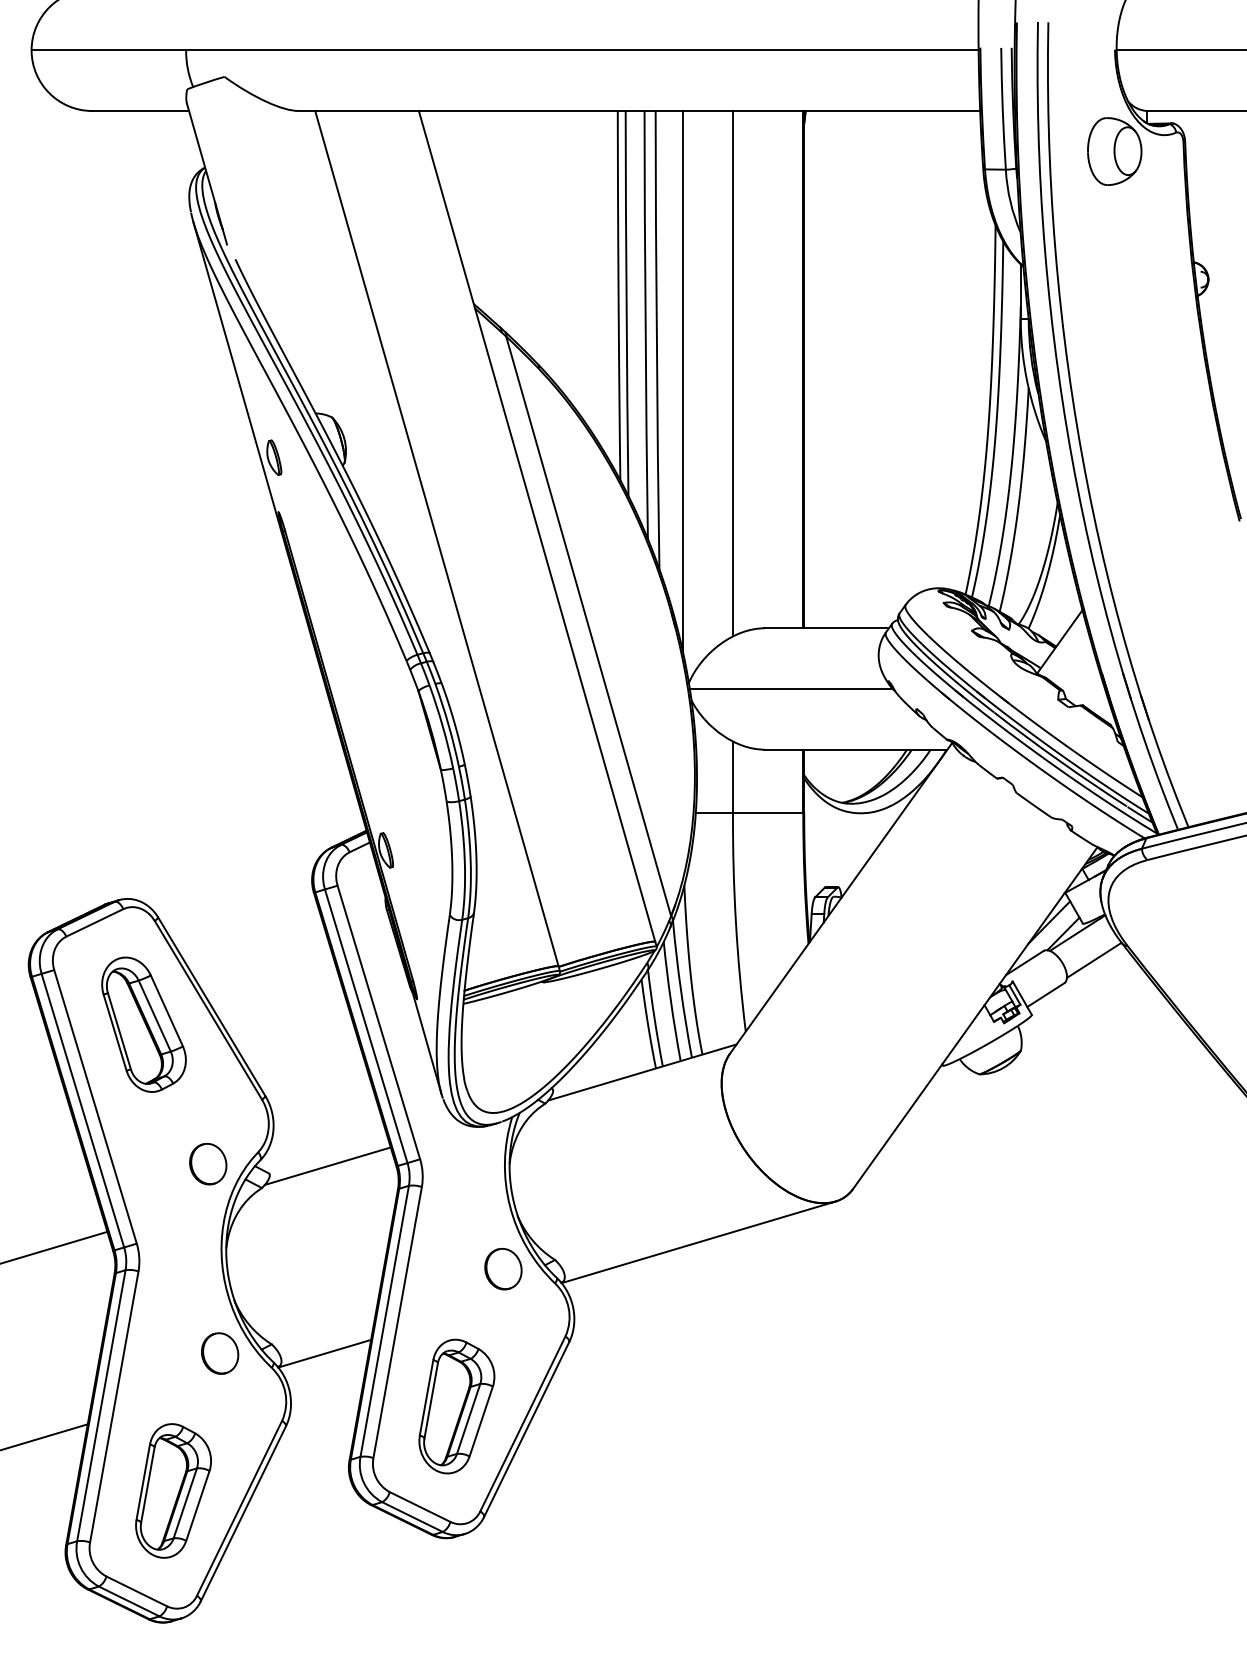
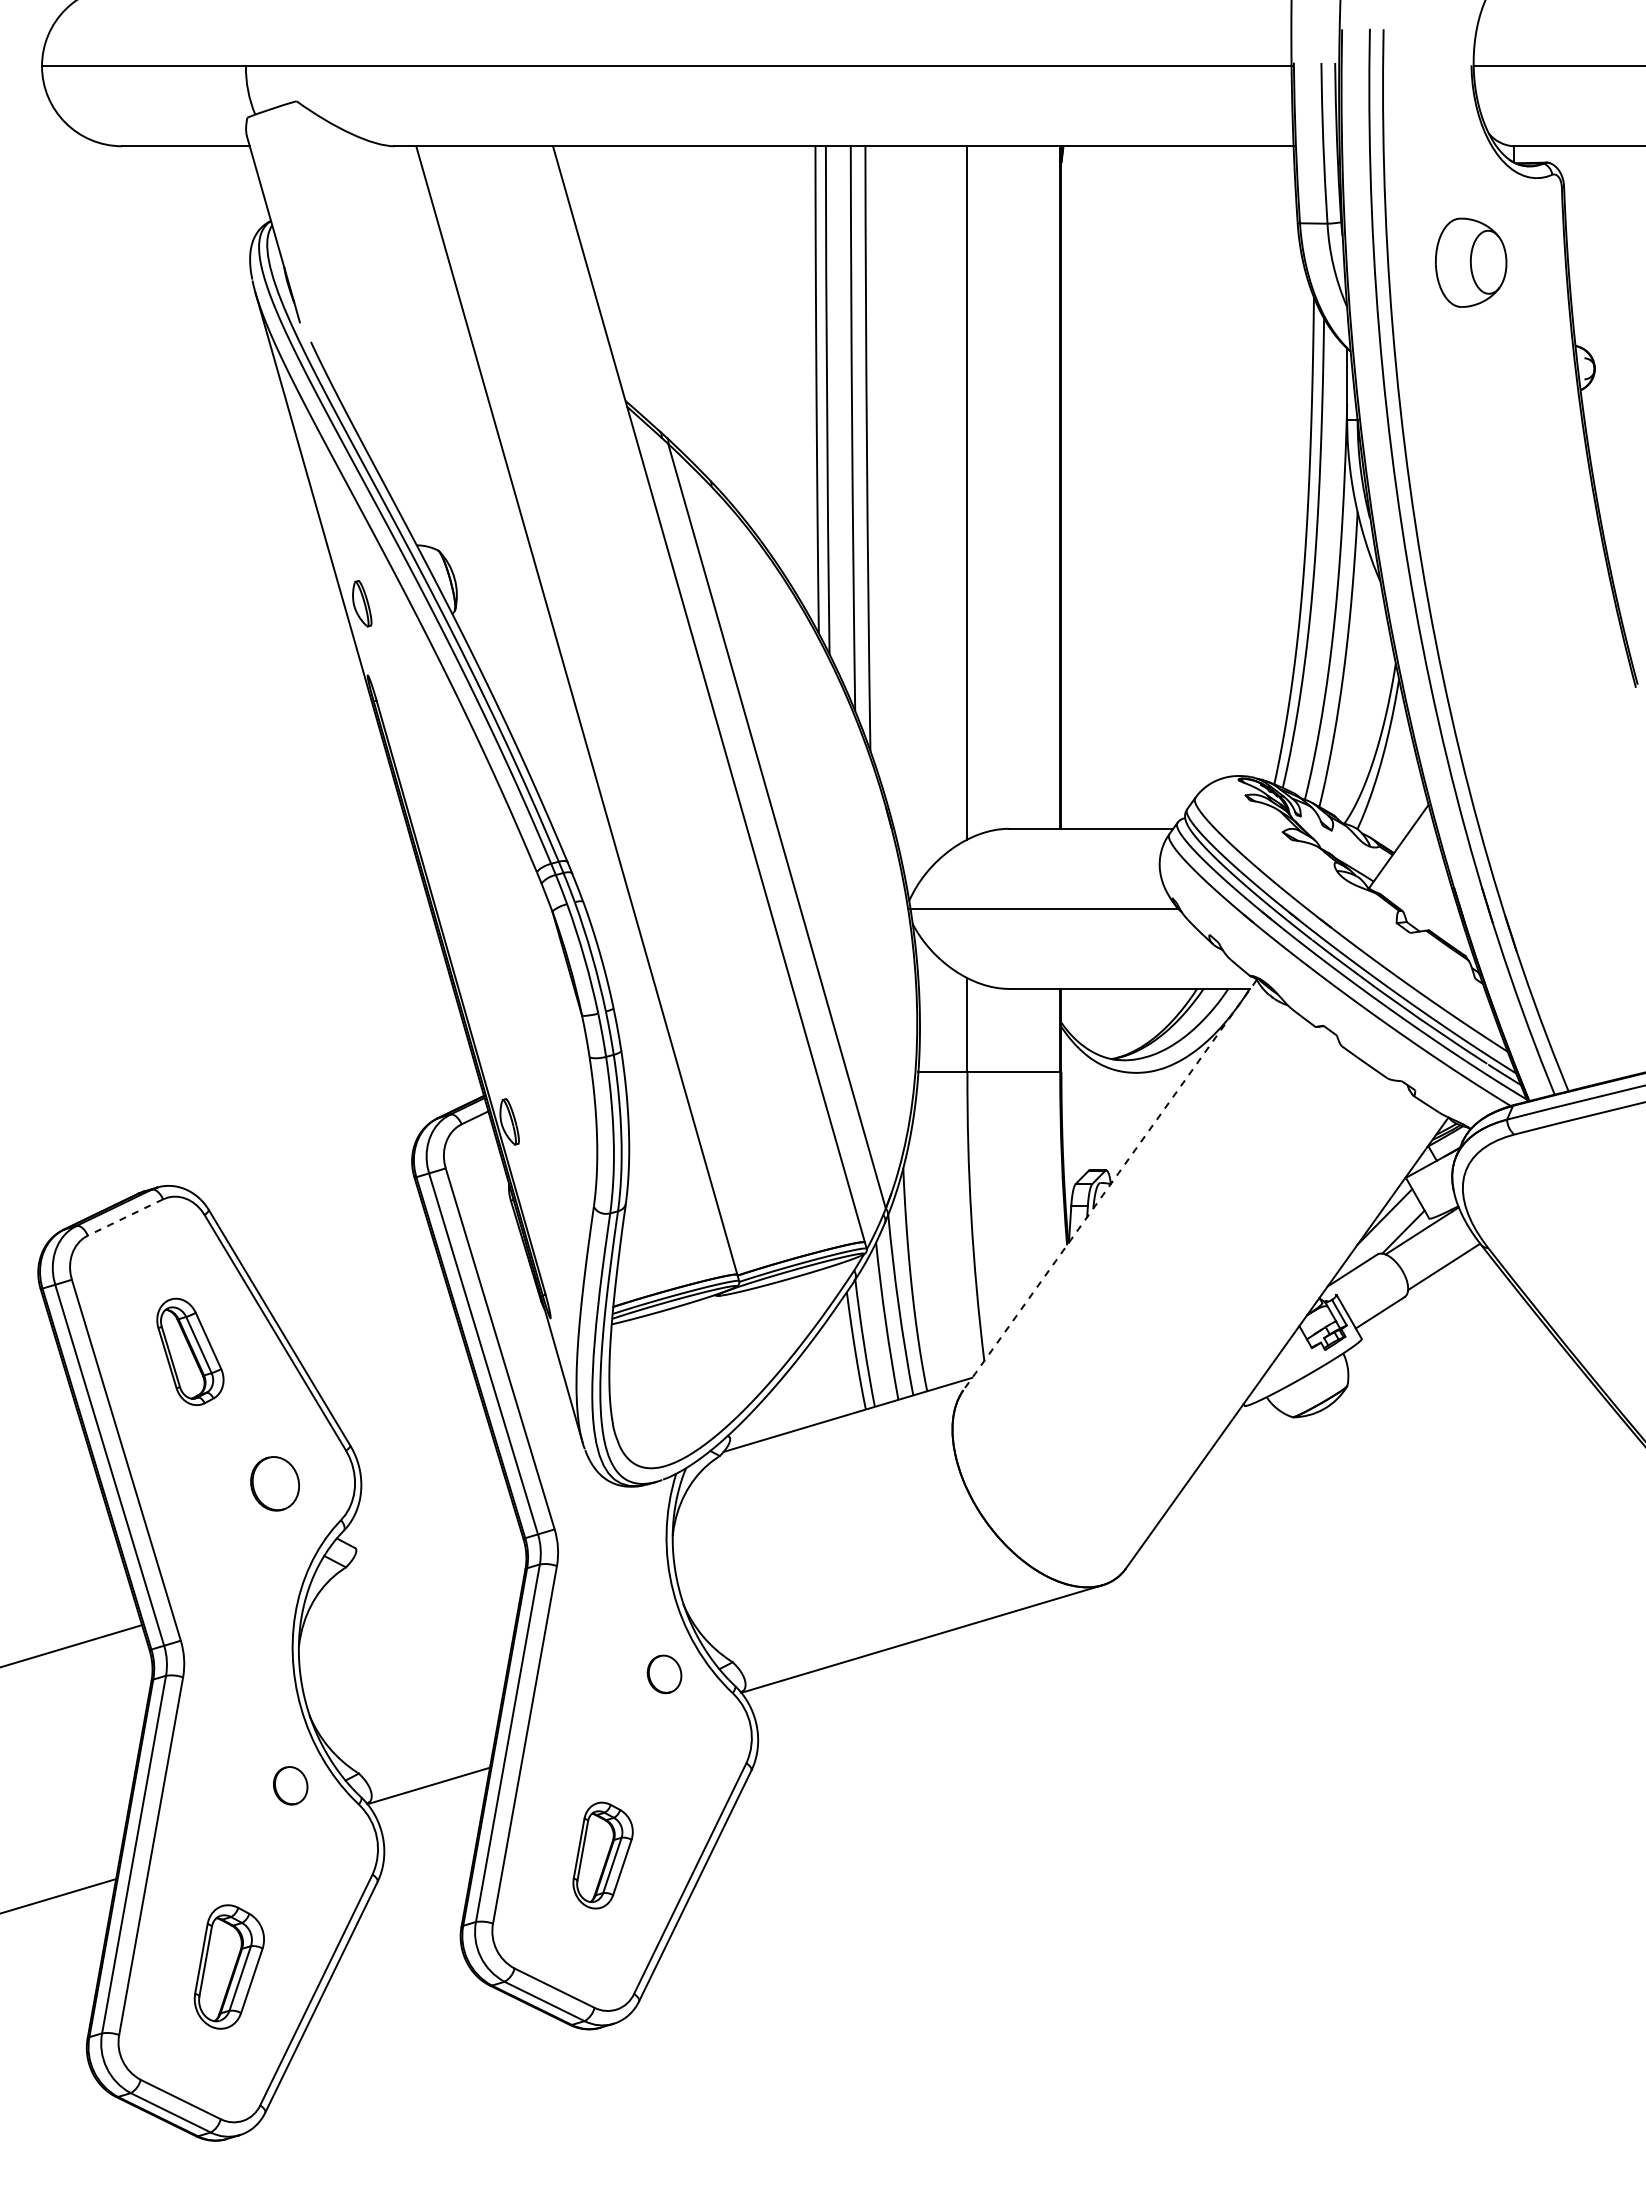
part: (1114, 151) -> (1471, 262), moved
line: (682, 381) -> (901, 502), removed
line: (840, 898) -> (1109, 1185), solid -> dashed
line: (94, 922) -> (125, 1217), solid -> dashed
part: (144, 1024) -> (190, 1351), size x0.6
part: (208, 1163) -> (275, 1483), moved
line: (327, 1166) -> (432, 1538), removed
part: (503, 1269) -> (664, 1674), size x0.7
part: (219, 1353) -> (290, 1785), size x0.7
part: (456, 1406) -> (602, 1855), size x0.6
part: (173, 1490) -> (229, 1966), size x0.7

